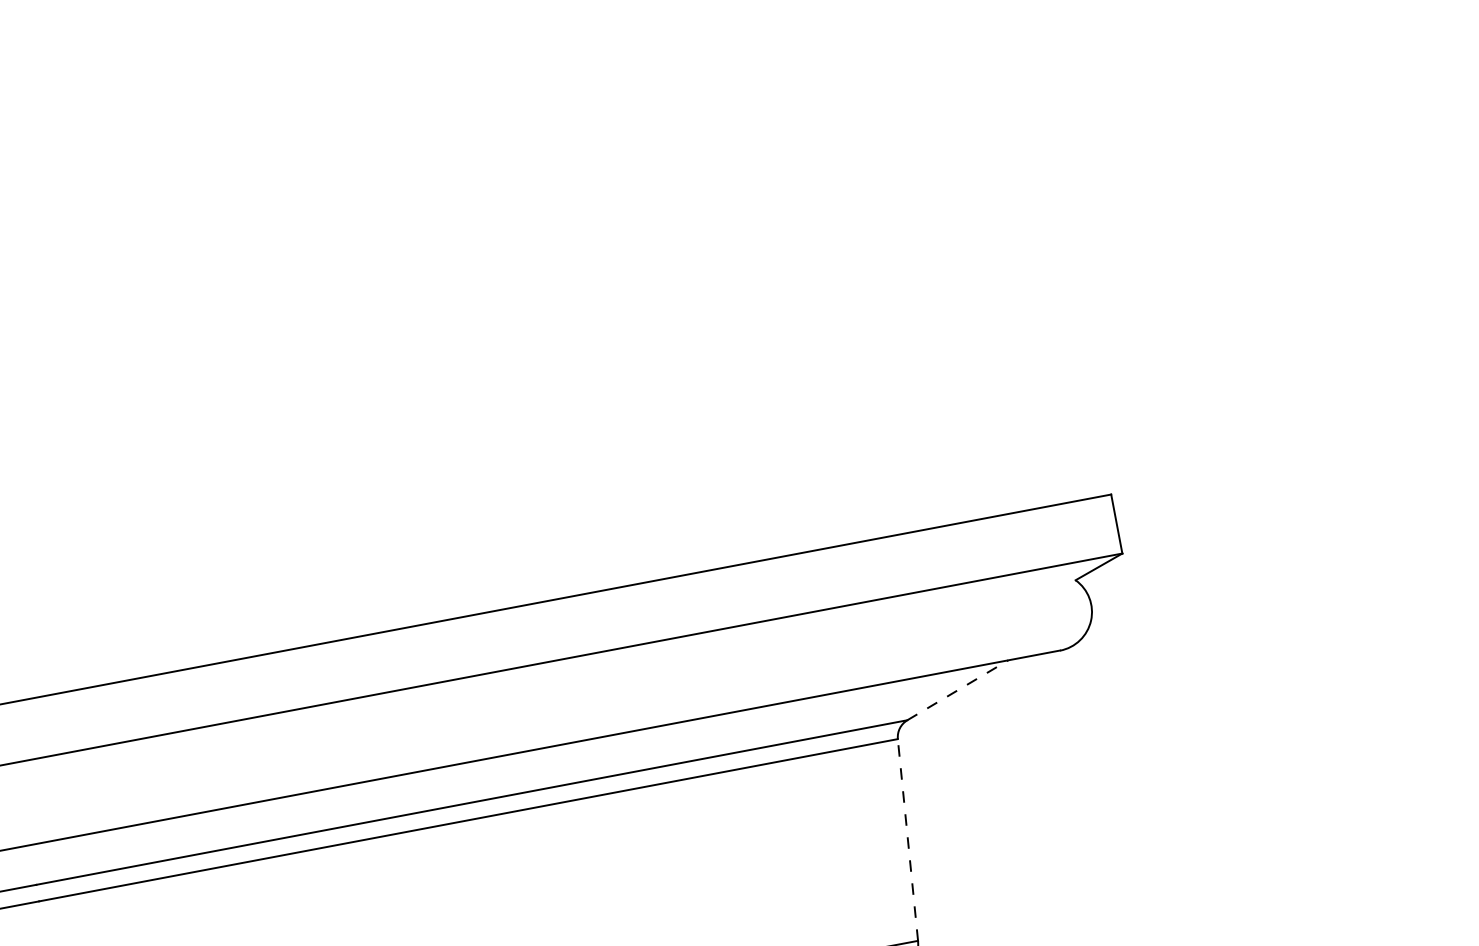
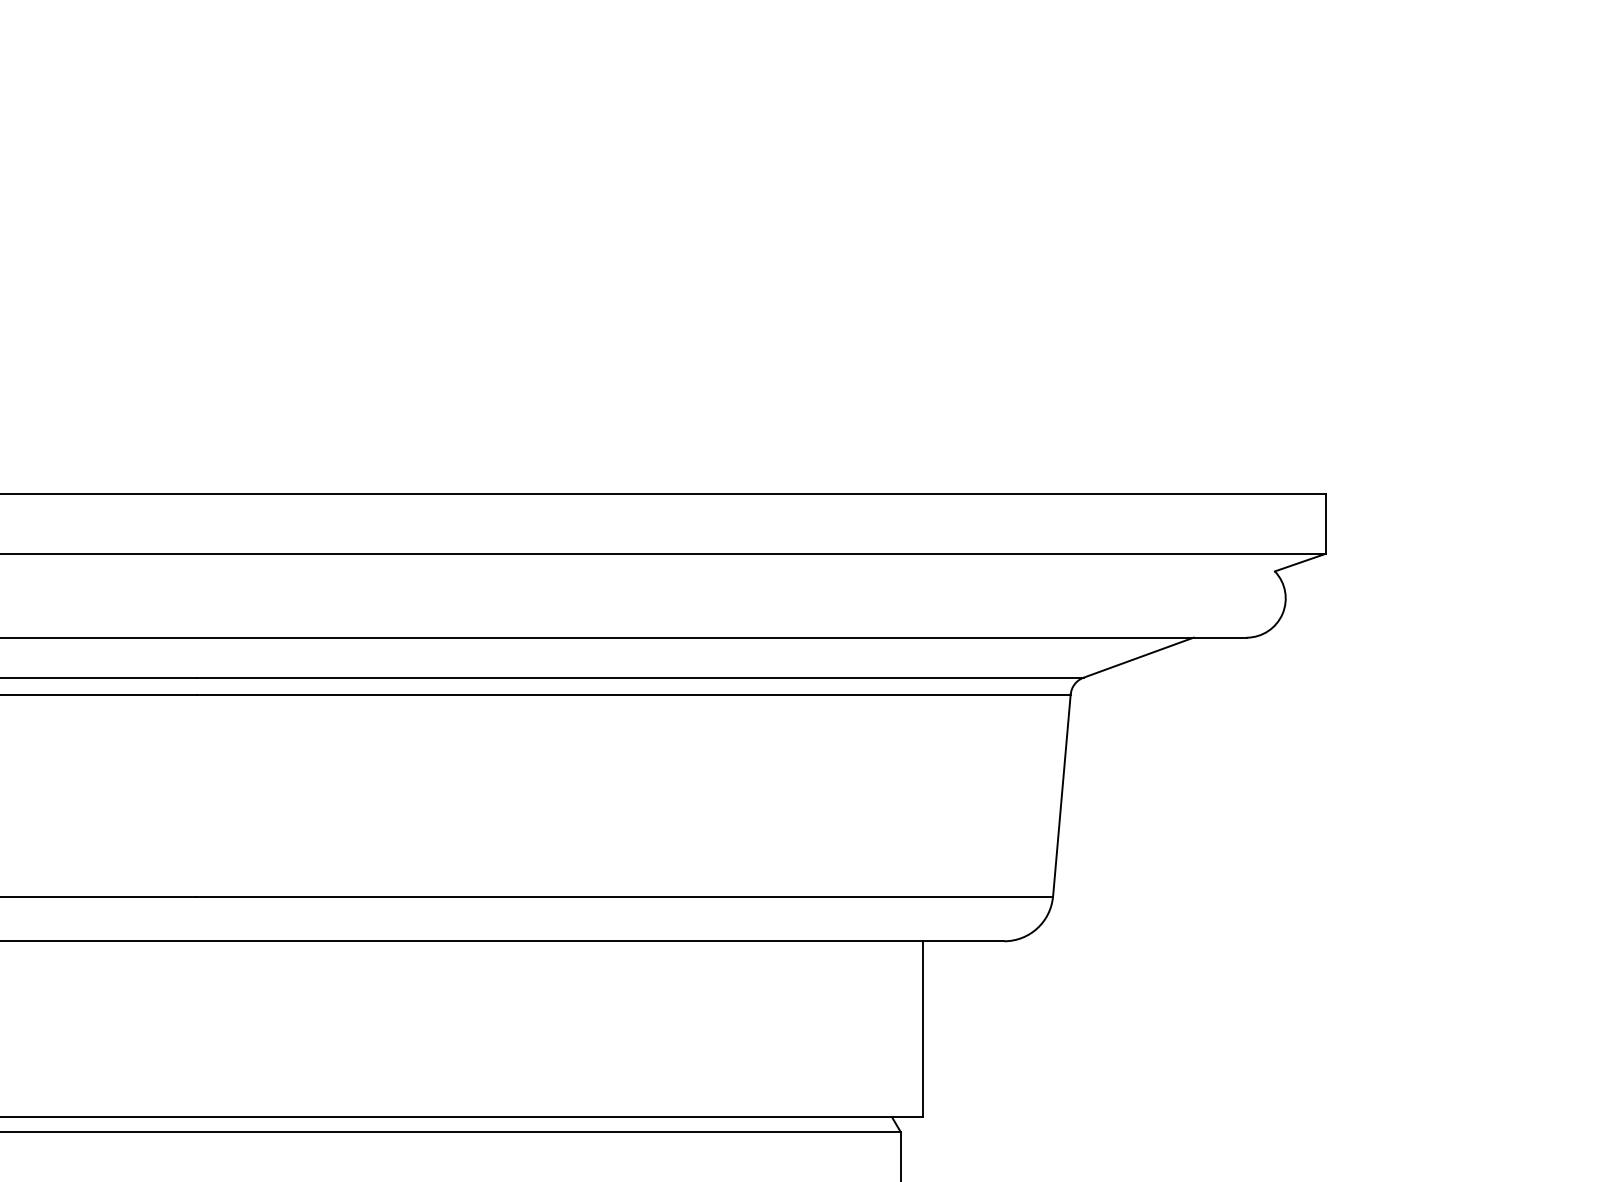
line: (957, 690) -> (1138, 657), dashed -> solid
line: (907, 840) -> (1061, 795), dashed -> solid

